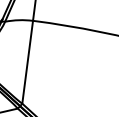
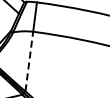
line: (27, 62) -> (29, 61), solid -> dashed

